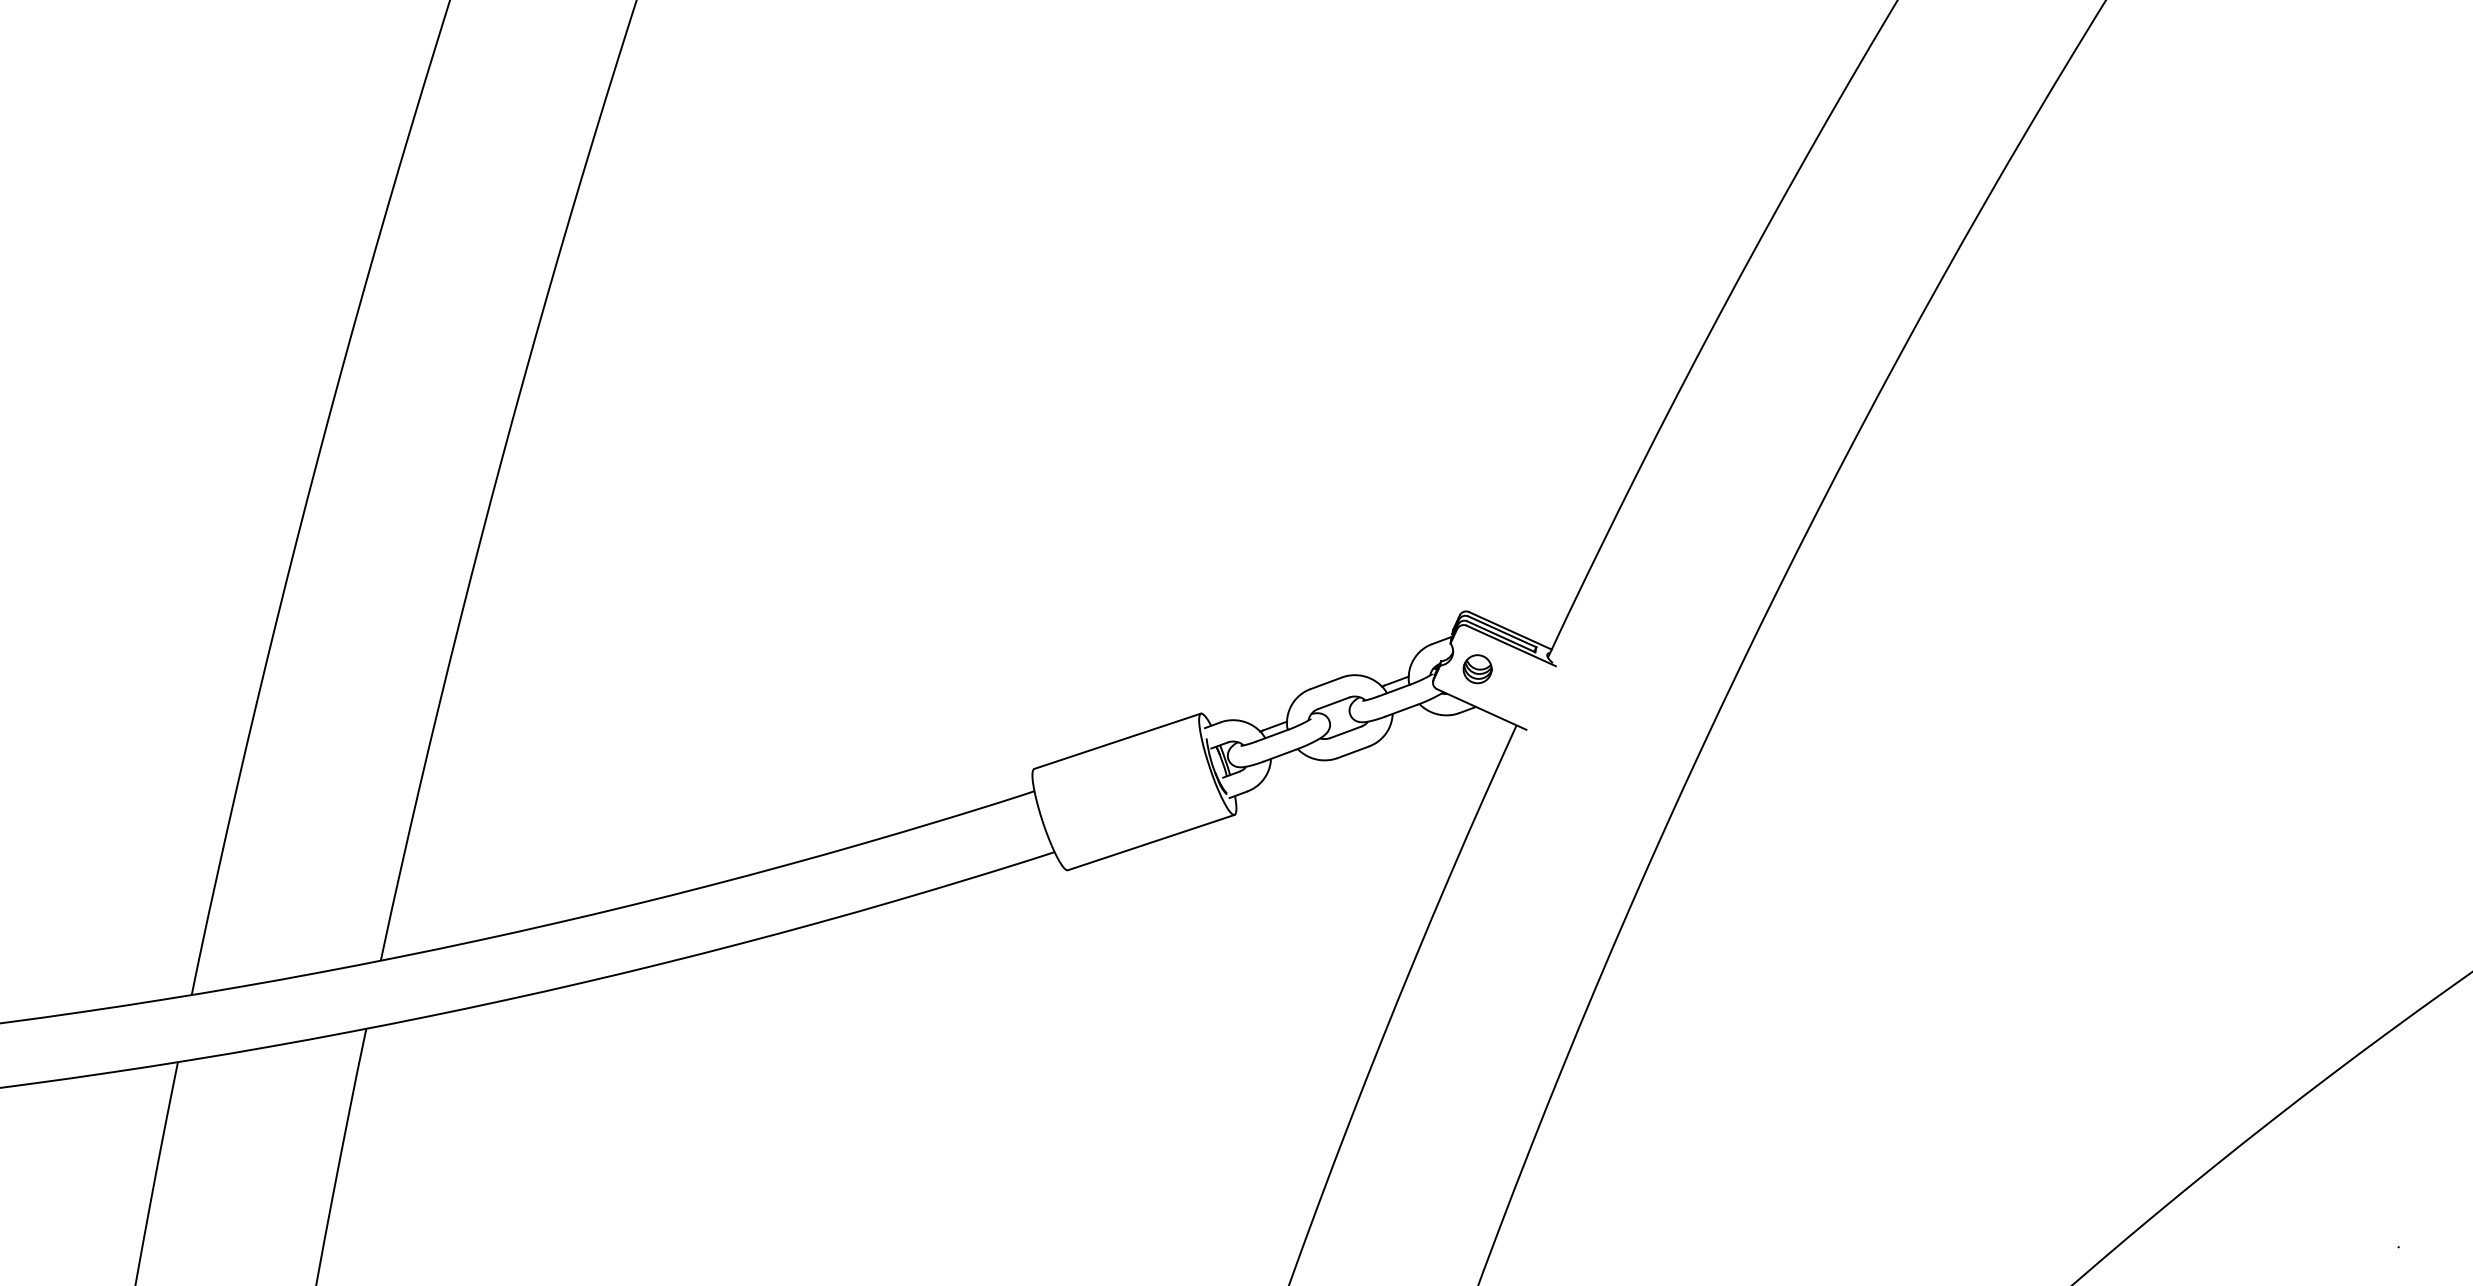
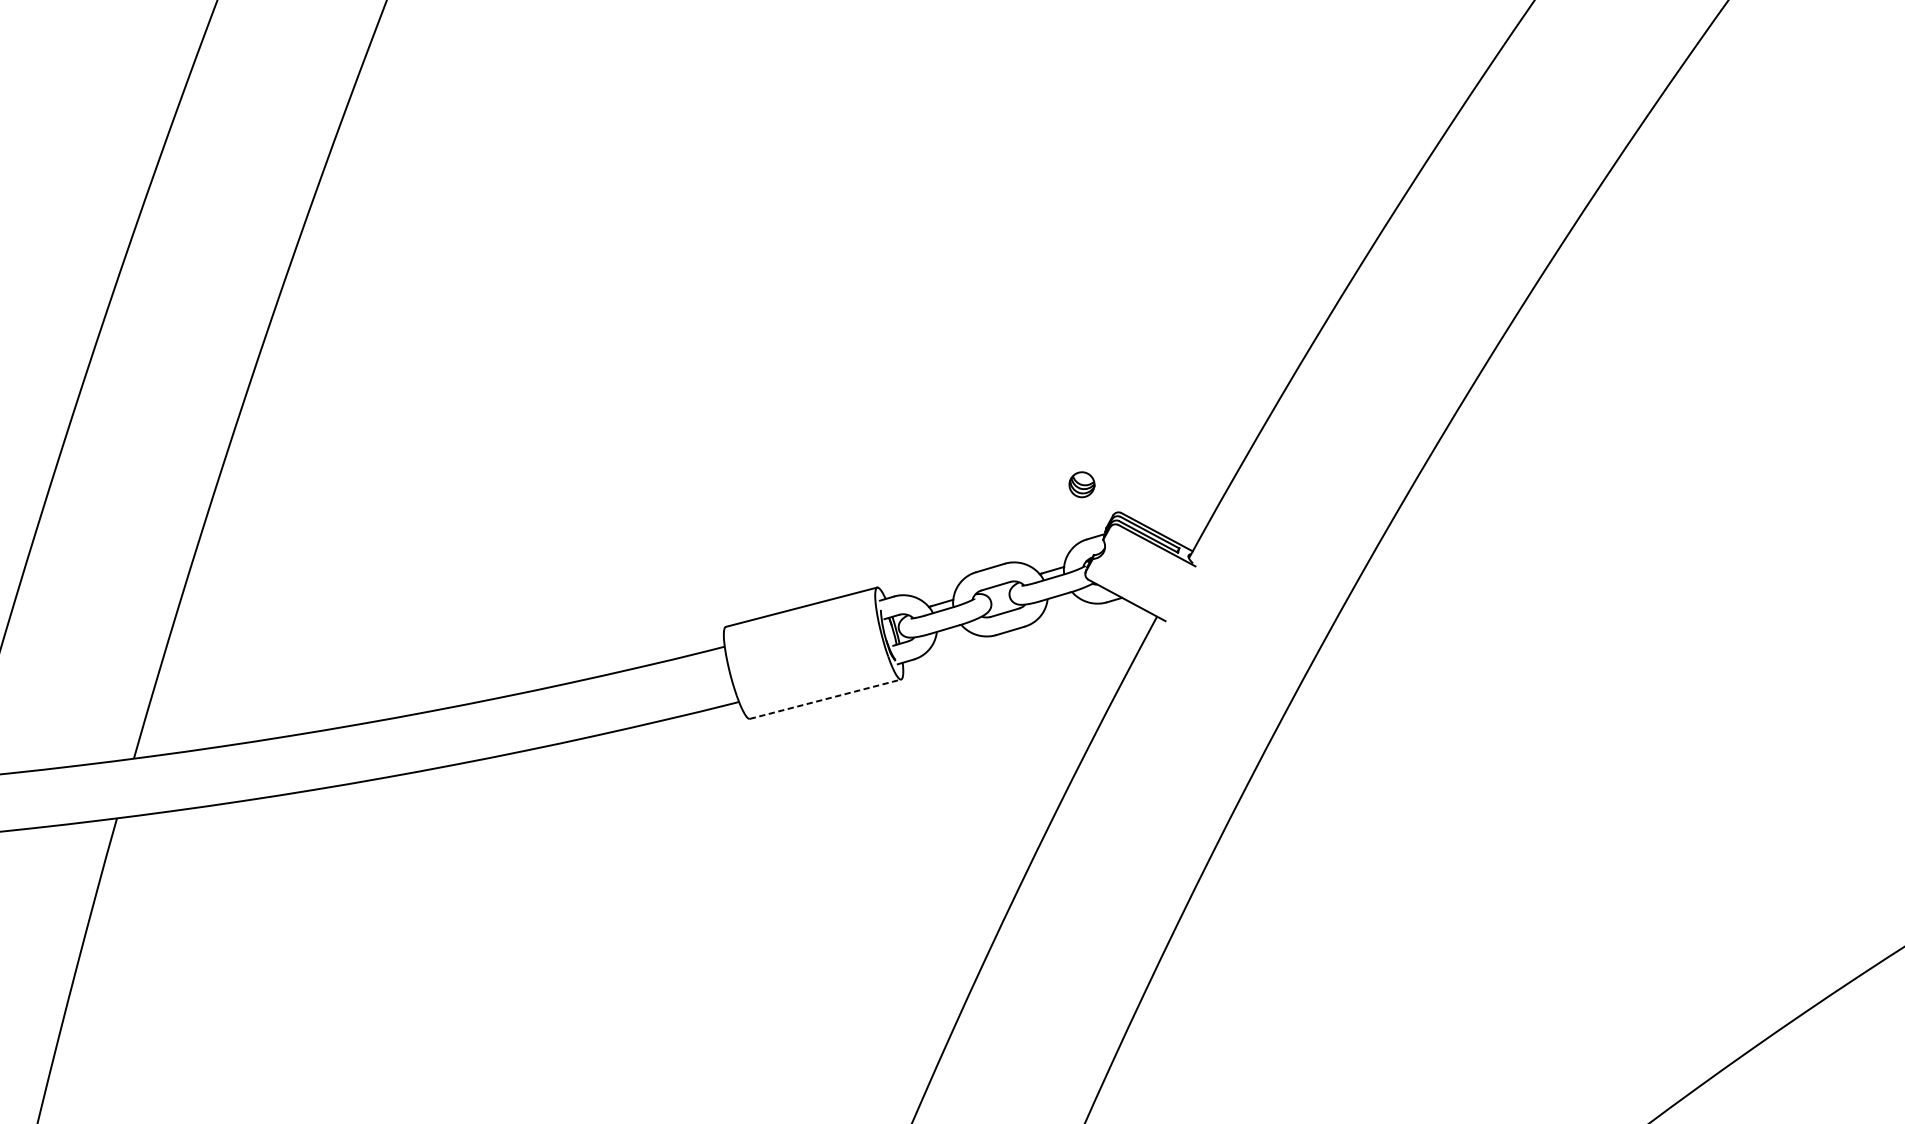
part: (1477, 669) -> (1081, 484), moved
line: (1151, 842) -> (825, 699), solid -> dashed

